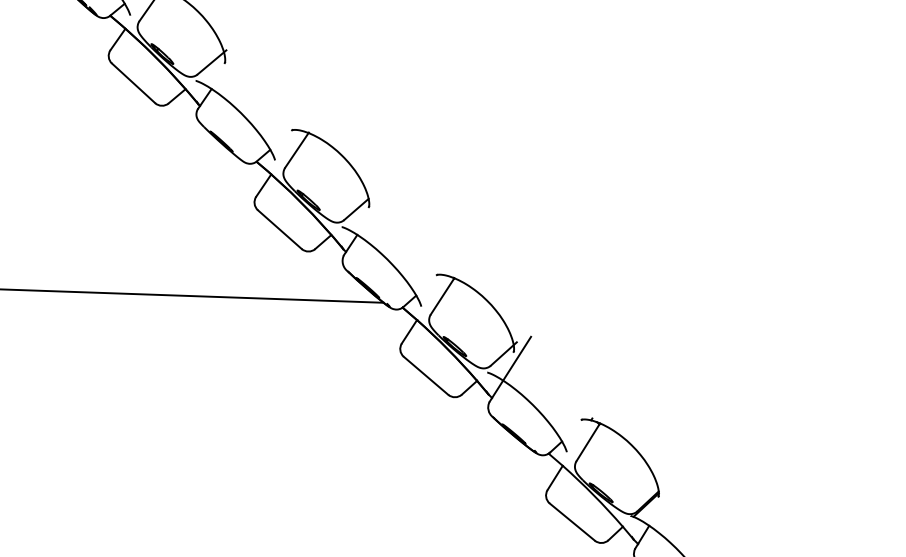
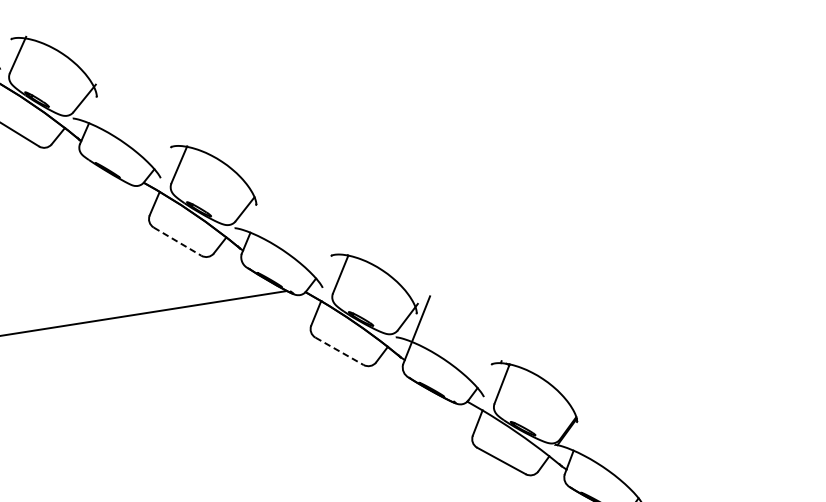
line: (280, 229) -> (178, 241), solid -> dashed
line: (426, 376) -> (340, 351), solid -> dashed

